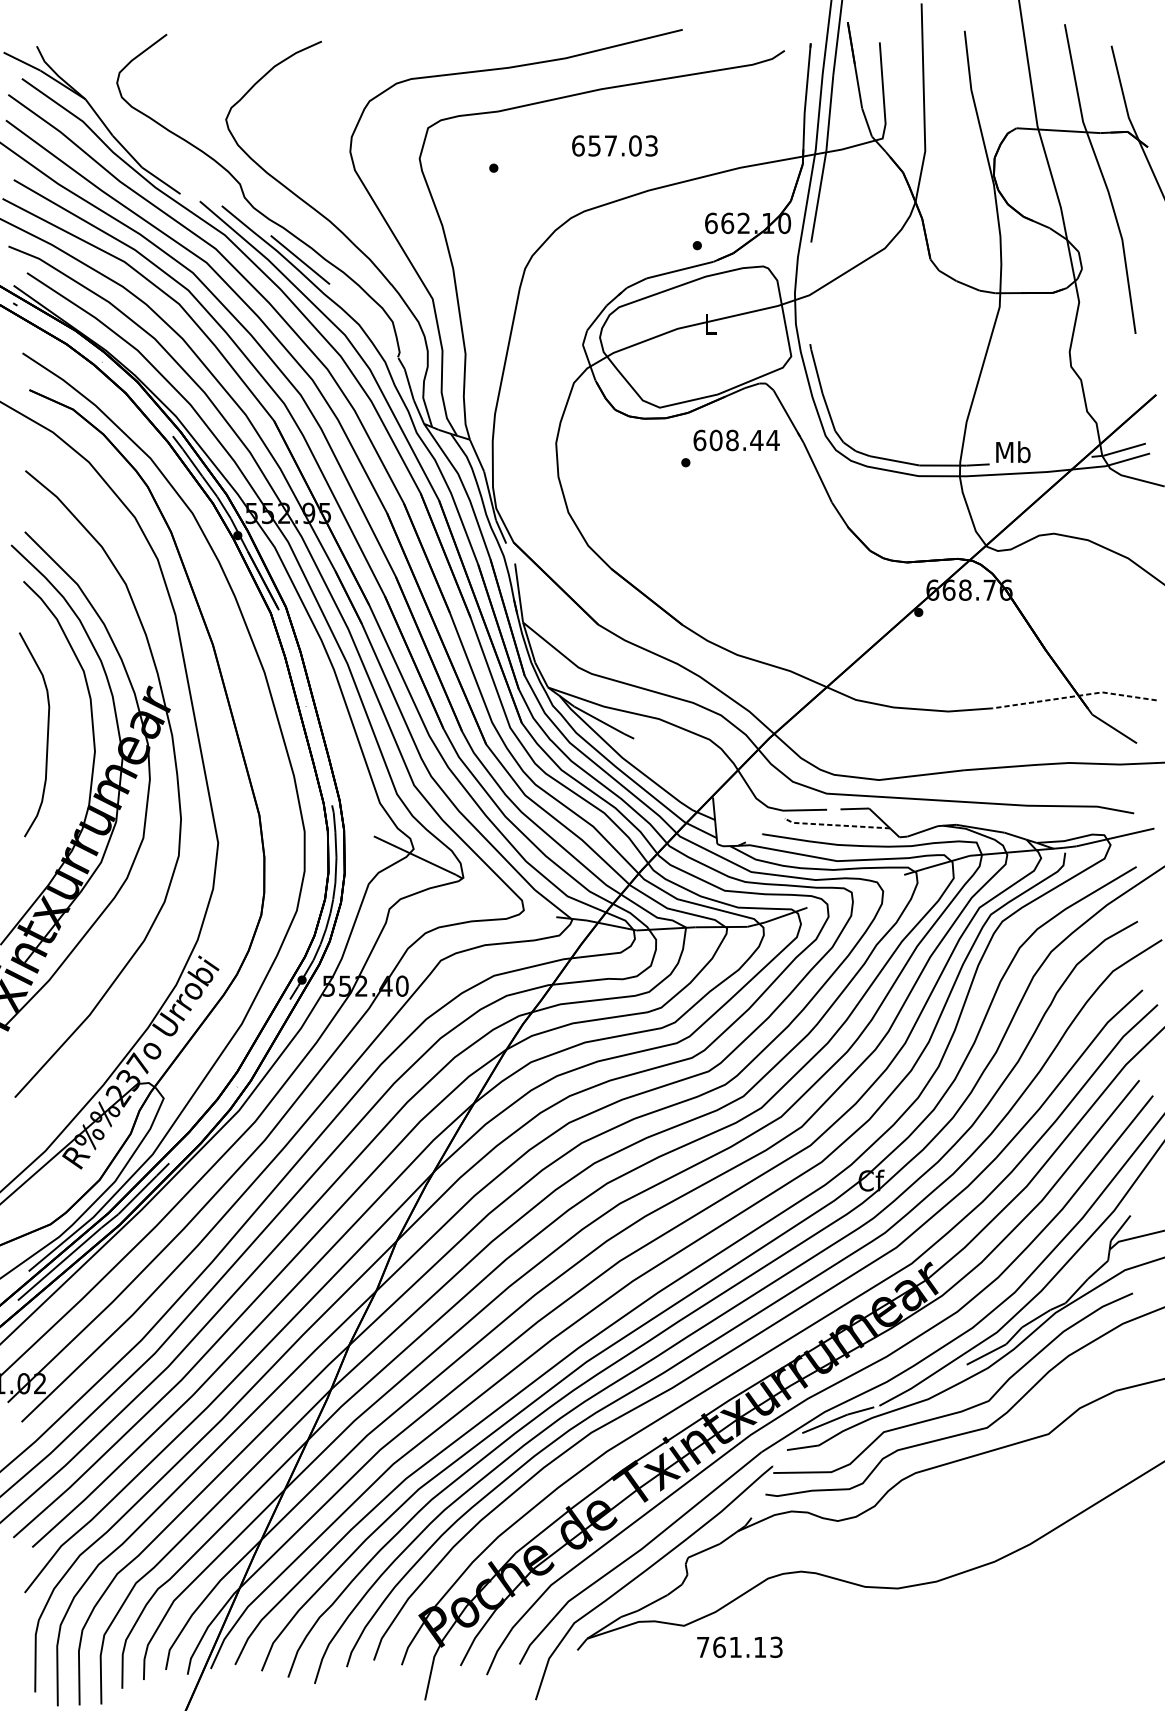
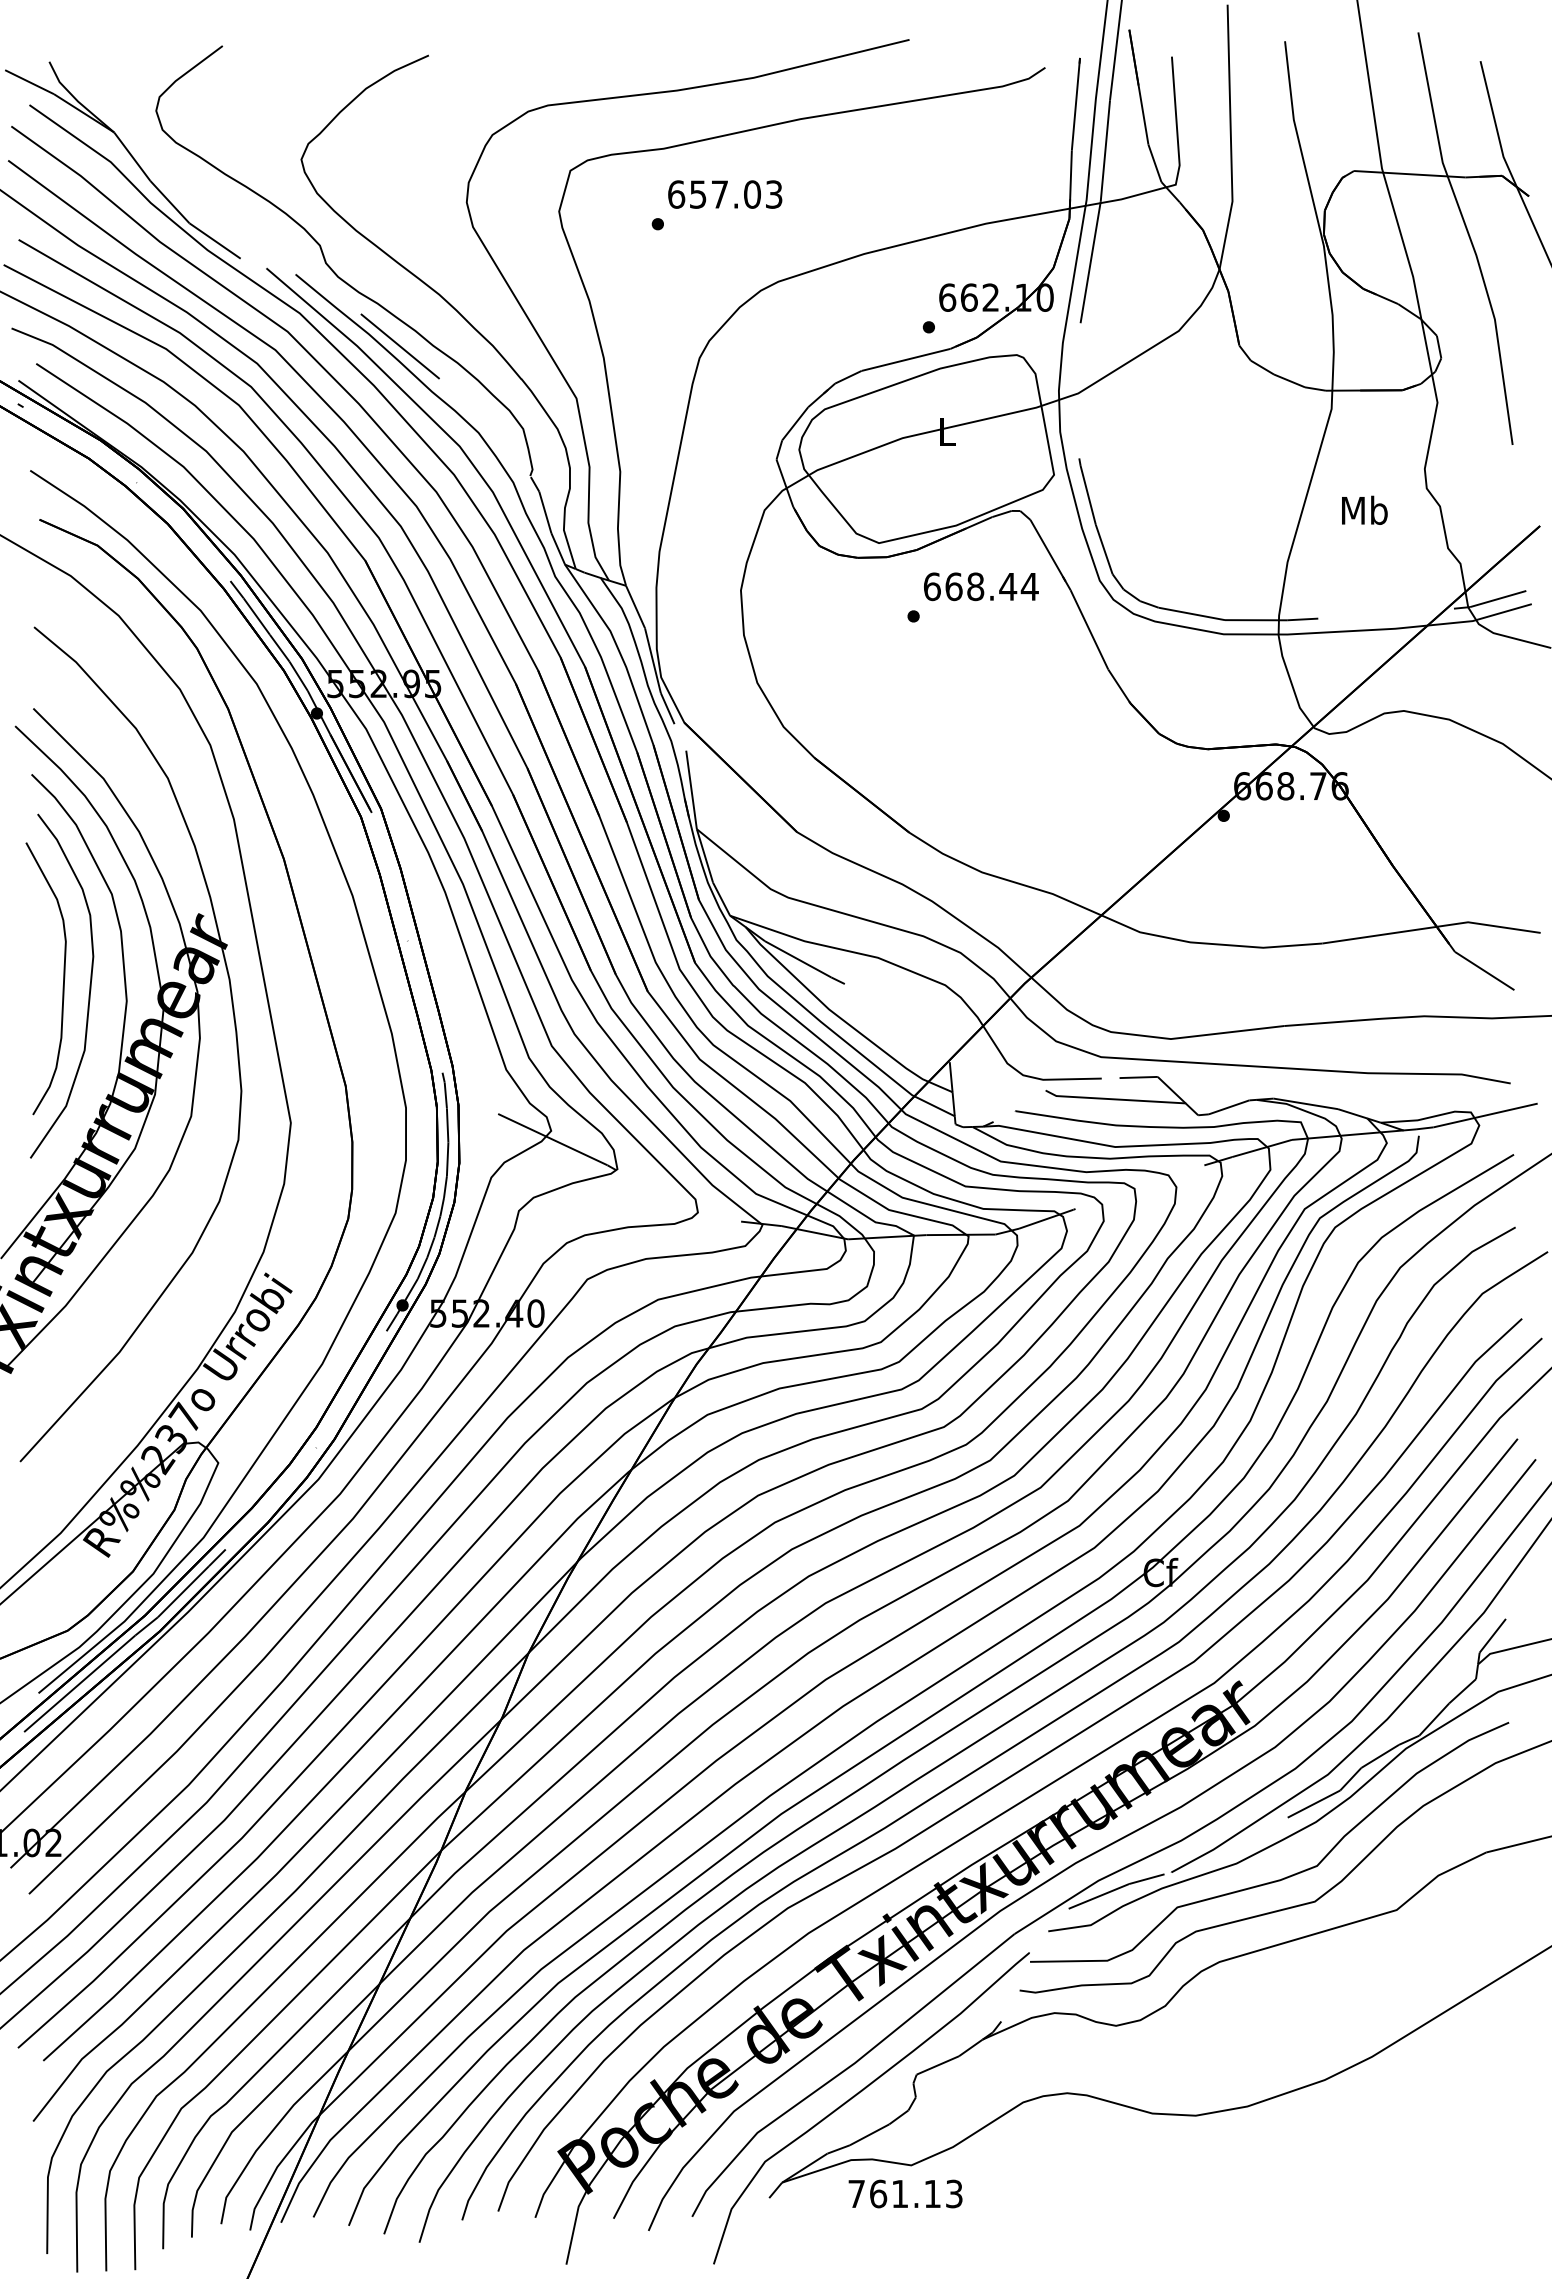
text: (615, 145) -> (725, 194), moved
text: (715, 440) -> (953, 586), 608.44 -> 668.44
text: (1013, 451) -> (1364, 509), moved
line: (1074, 696) -> (1431, 927), dashed -> solid
curve: (67, 739) -> (89, 985), added
line: (836, 825) -> (1114, 1099), dashed -> solid
text: (739, 1646) -> (905, 2193), moved

